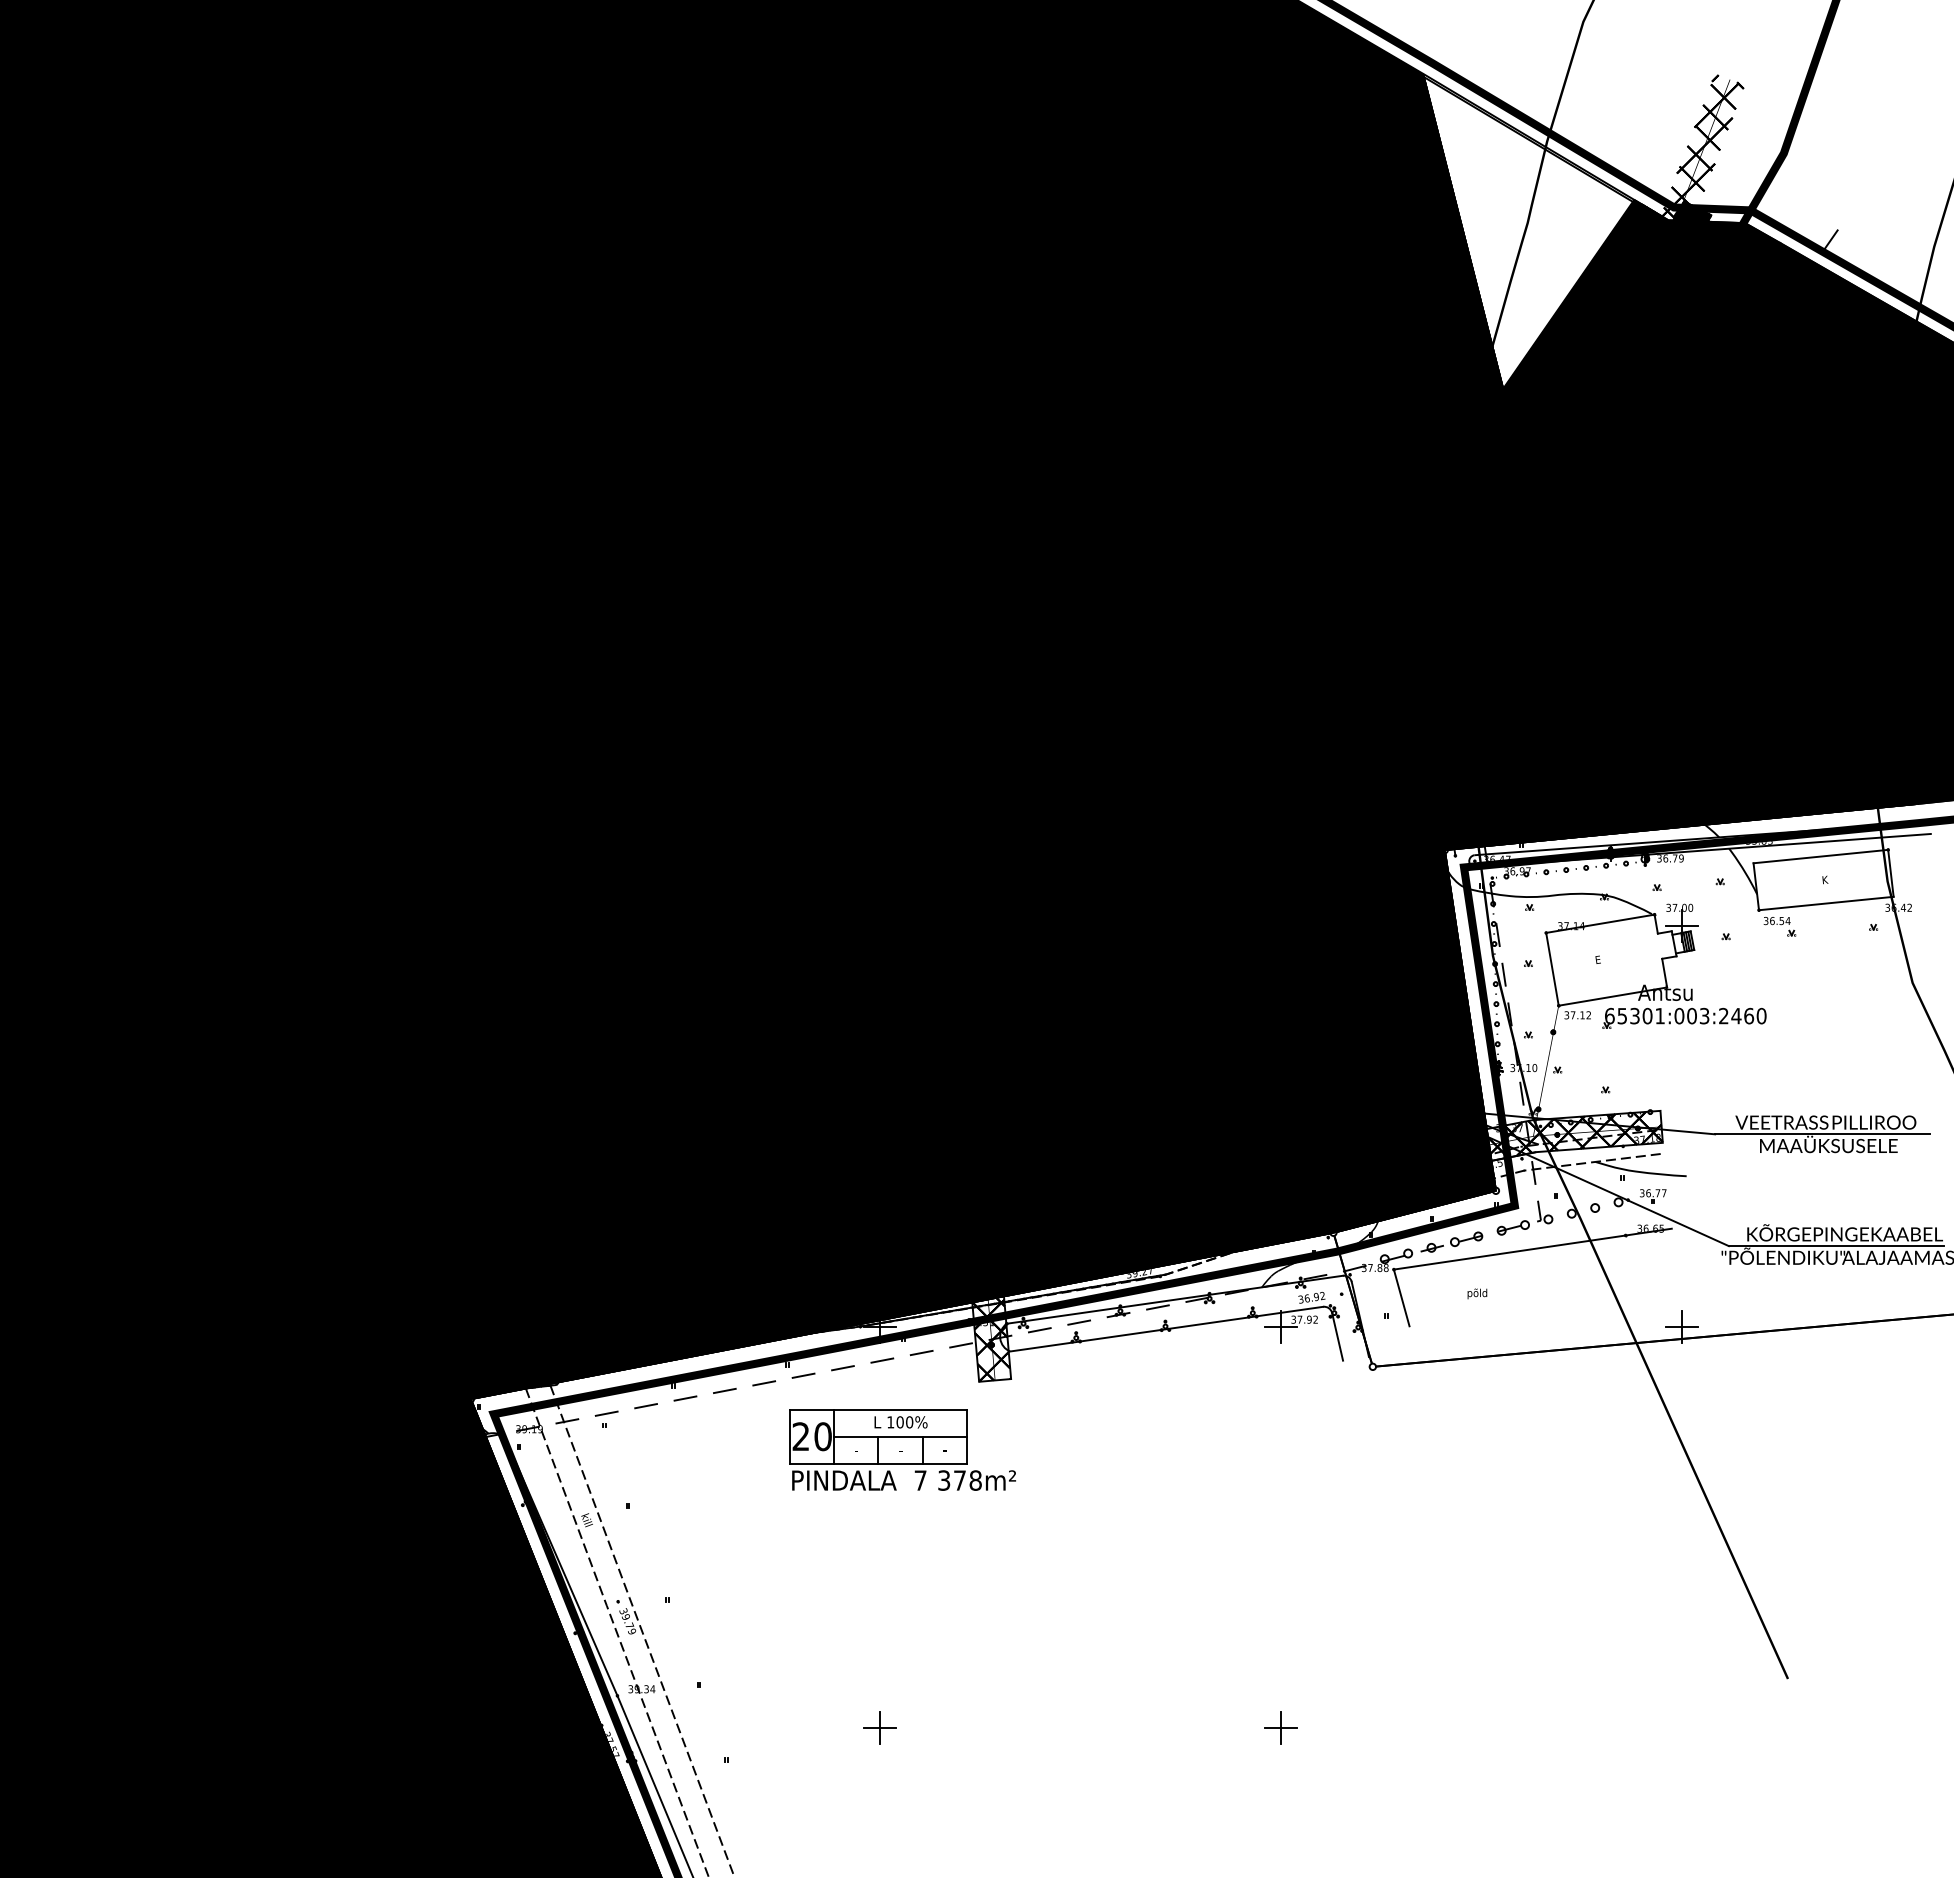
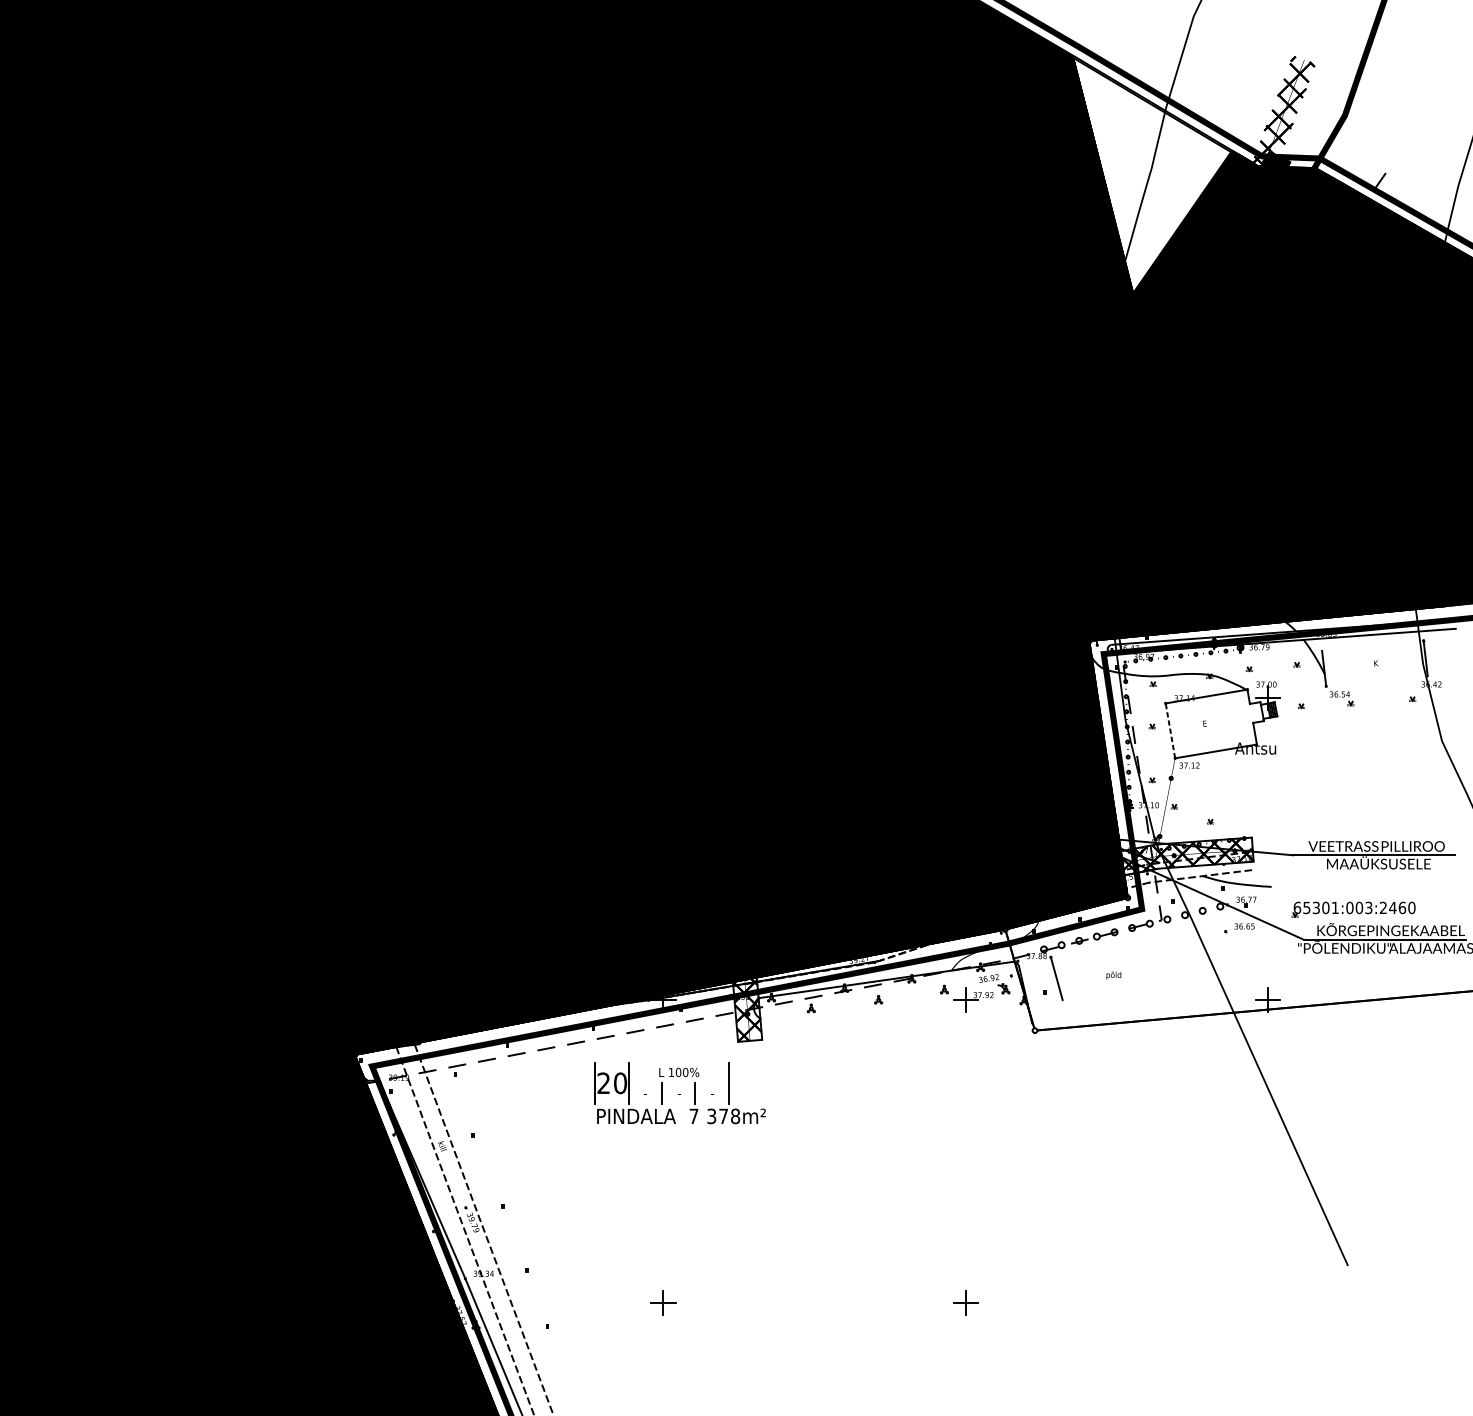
line: (1820, 856) -> (1372, 645), removed
line: (1826, 903) -> (1377, 681), removed
line: (1552, 969) -> (1170, 731), solid -> dashed
part: (1684, 1017) -> (1353, 908), moved
line: (1532, 1248) -> (1155, 941), removed
line: (1166, 1328) -> (879, 1001), removed
line: (1337, 1336) -> (1008, 1007), removed
line: (877, 1409) -> (661, 1062), removed
line: (900, 1436) -> (678, 1083), removed
line: (877, 1463) -> (661, 1103), removed

